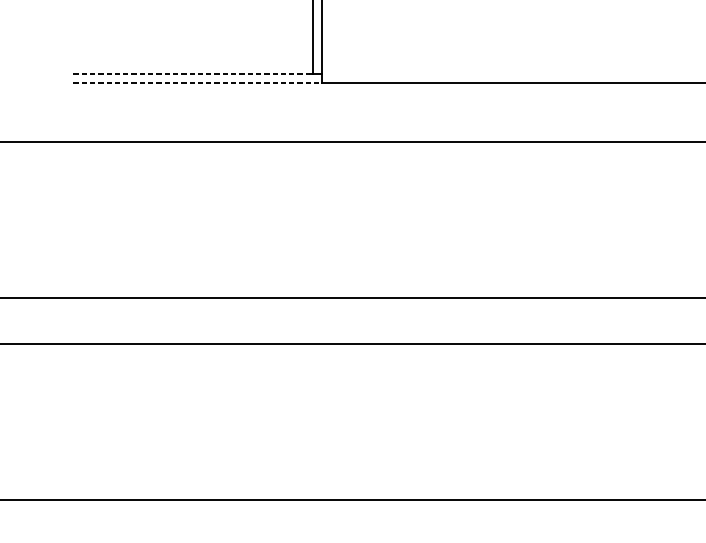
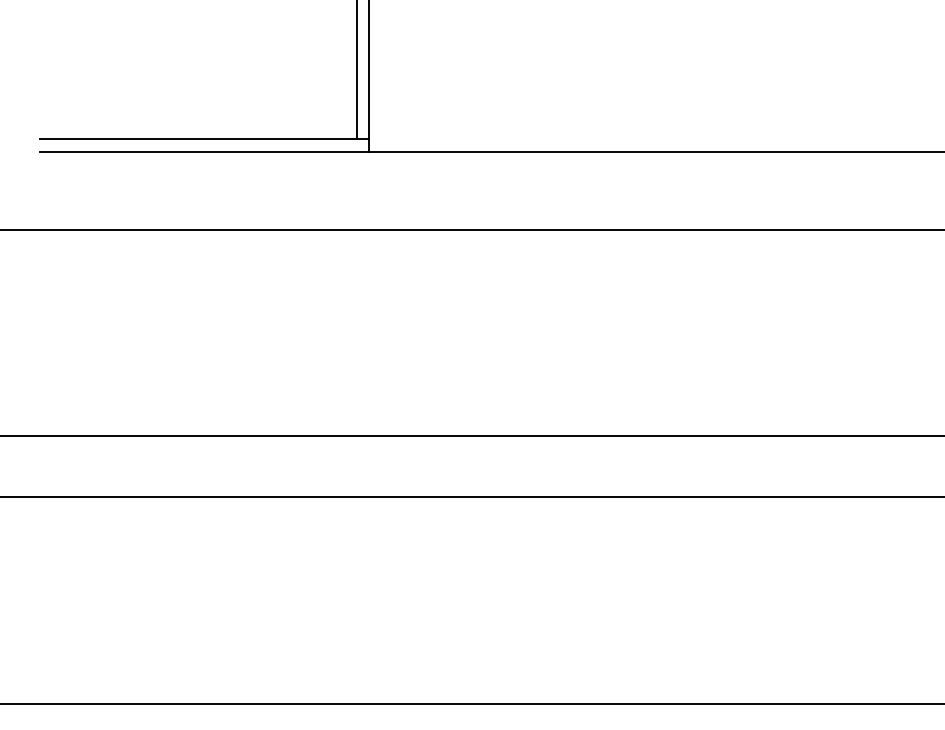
line: (191, 73) -> (196, 138), dashed -> solid
line: (197, 83) -> (204, 151), dashed -> solid

